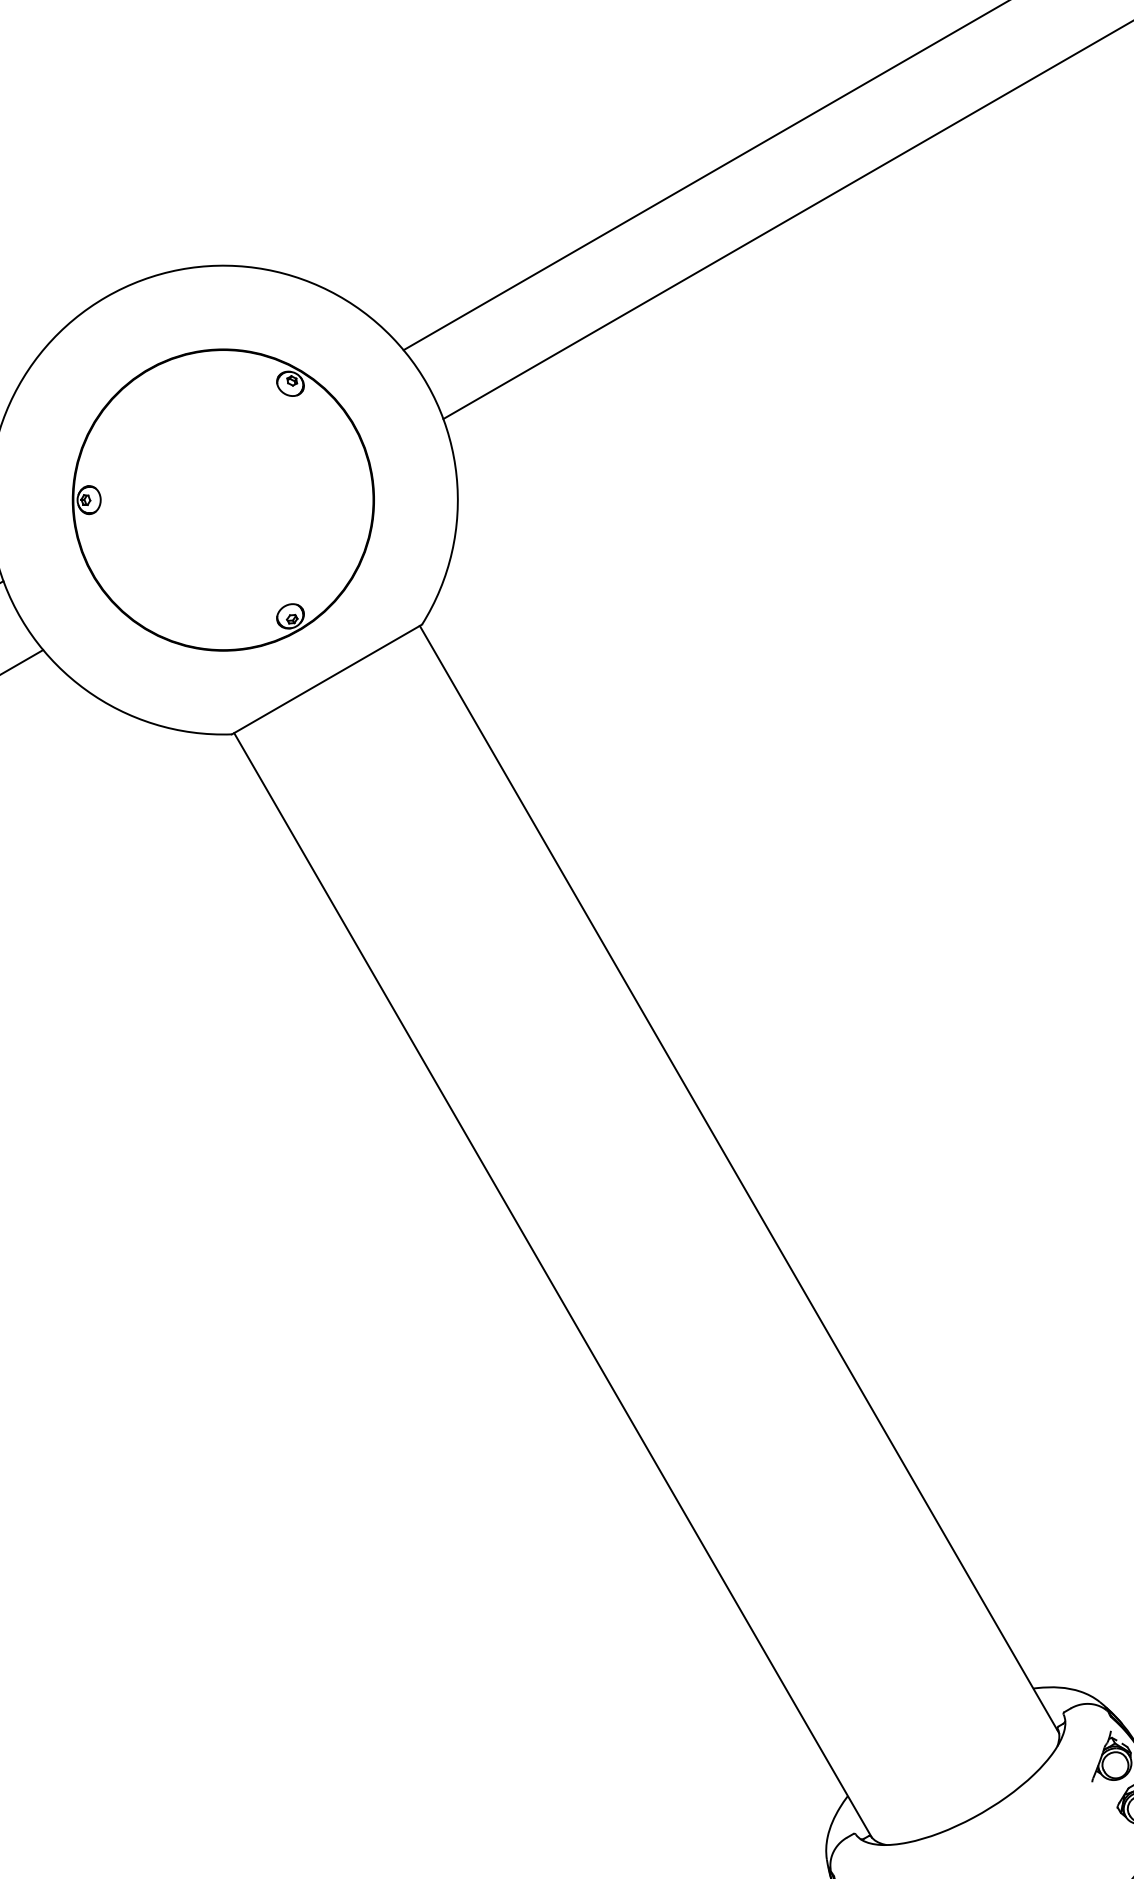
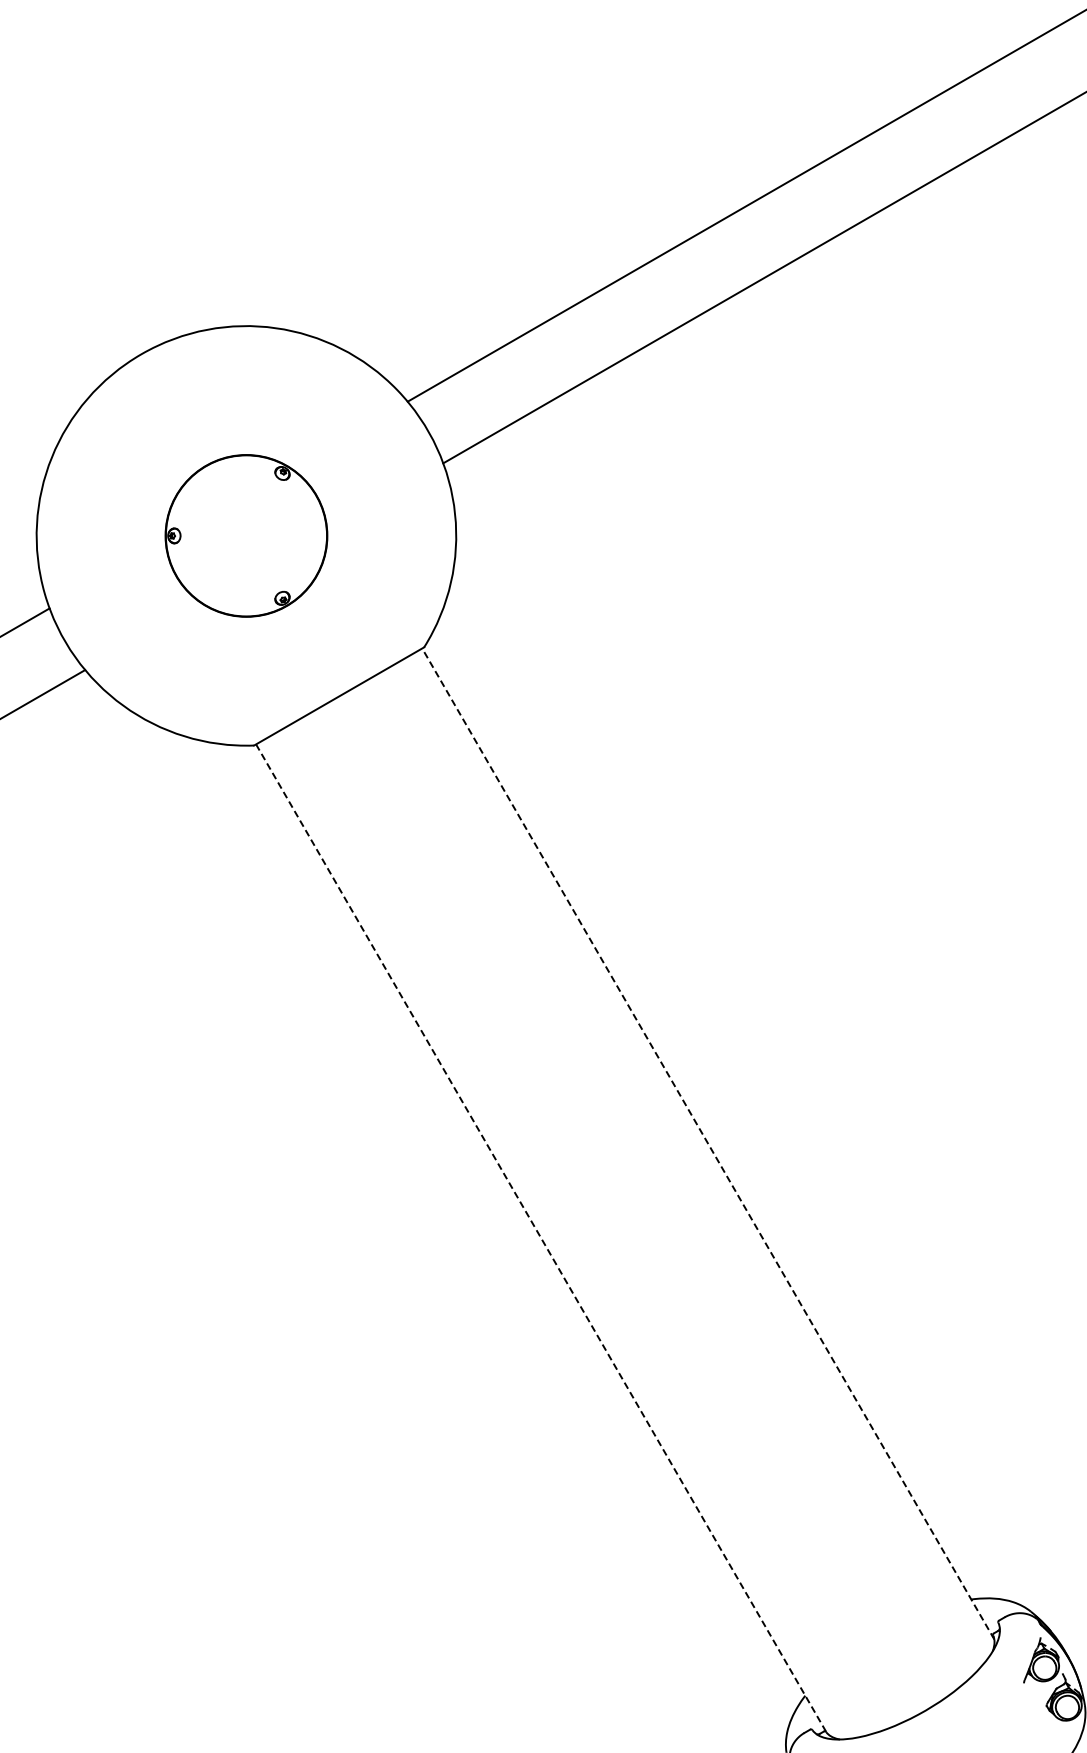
part: (223, 499) -> (246, 535), size x0.6
line: (739, 1179) -> (708, 1143), solid -> dashed
line: (553, 1285) -> (541, 1238), solid -> dashed

